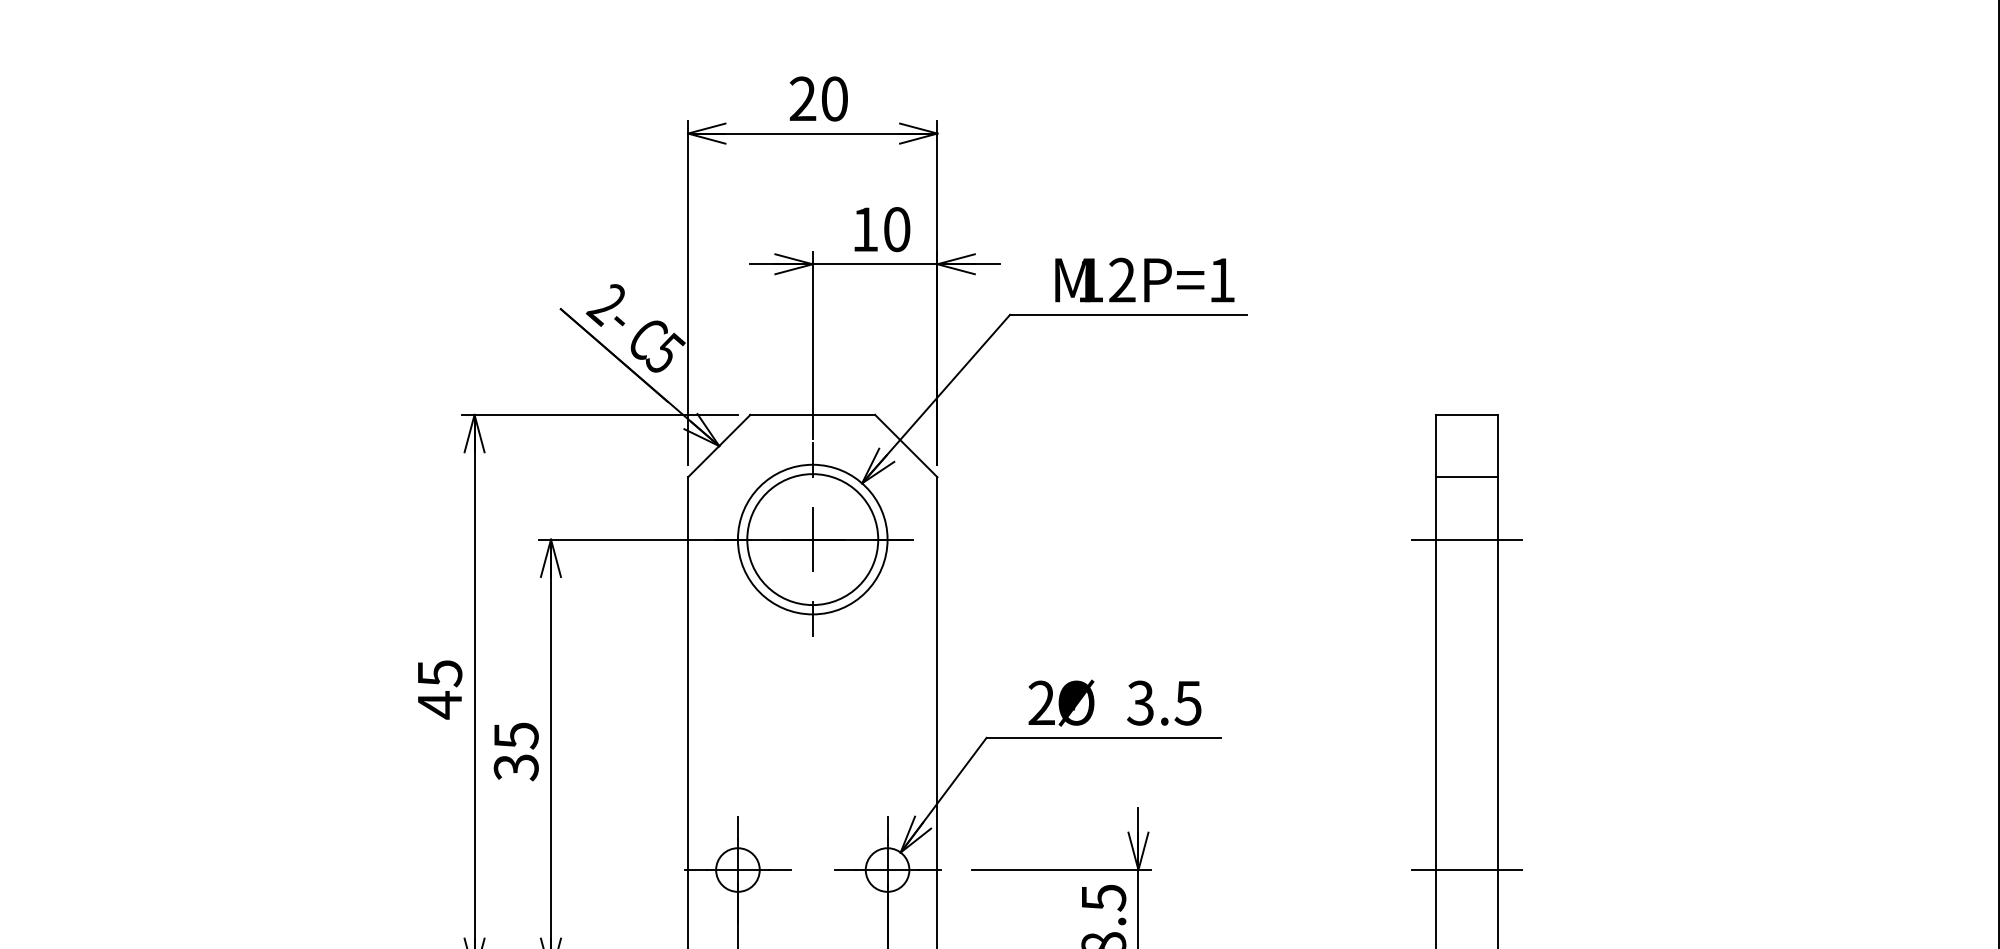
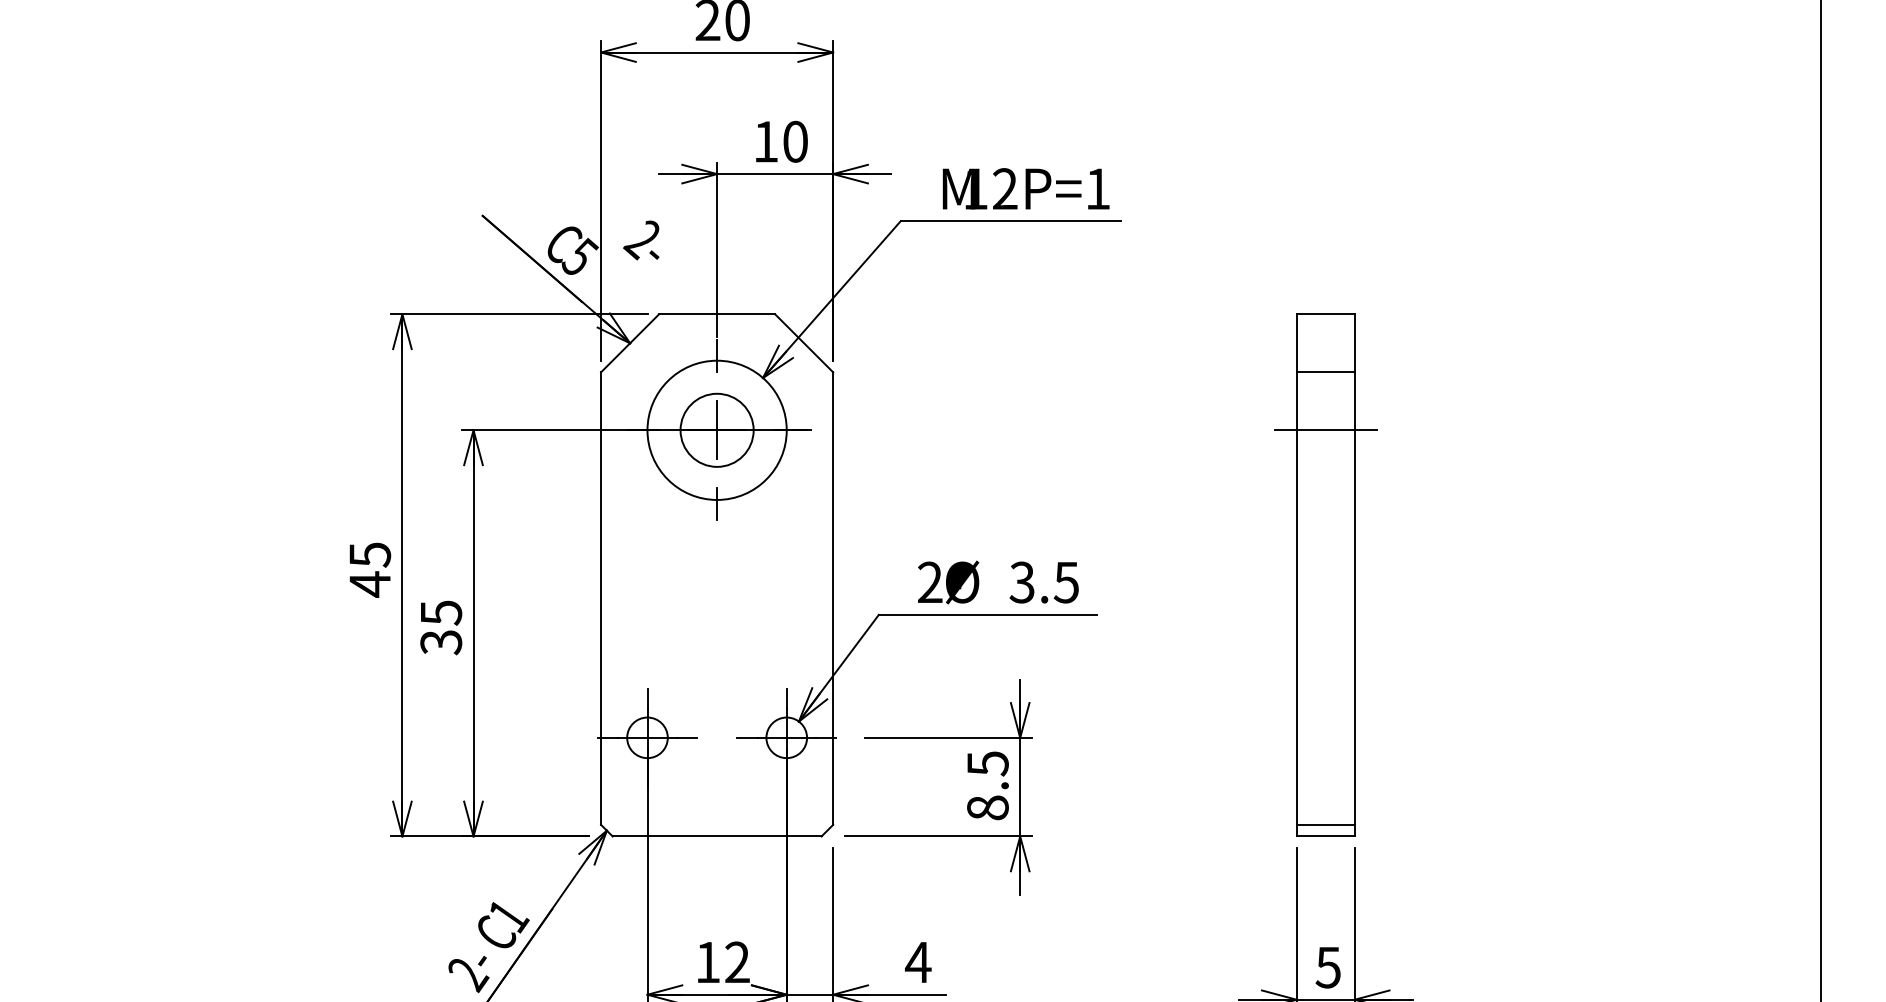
text: (605, 305) -> (641, 240), moved
circle: (813, 539) -> (717, 430), size x0.6
line: (1466, 869) -> (1325, 737), removed

